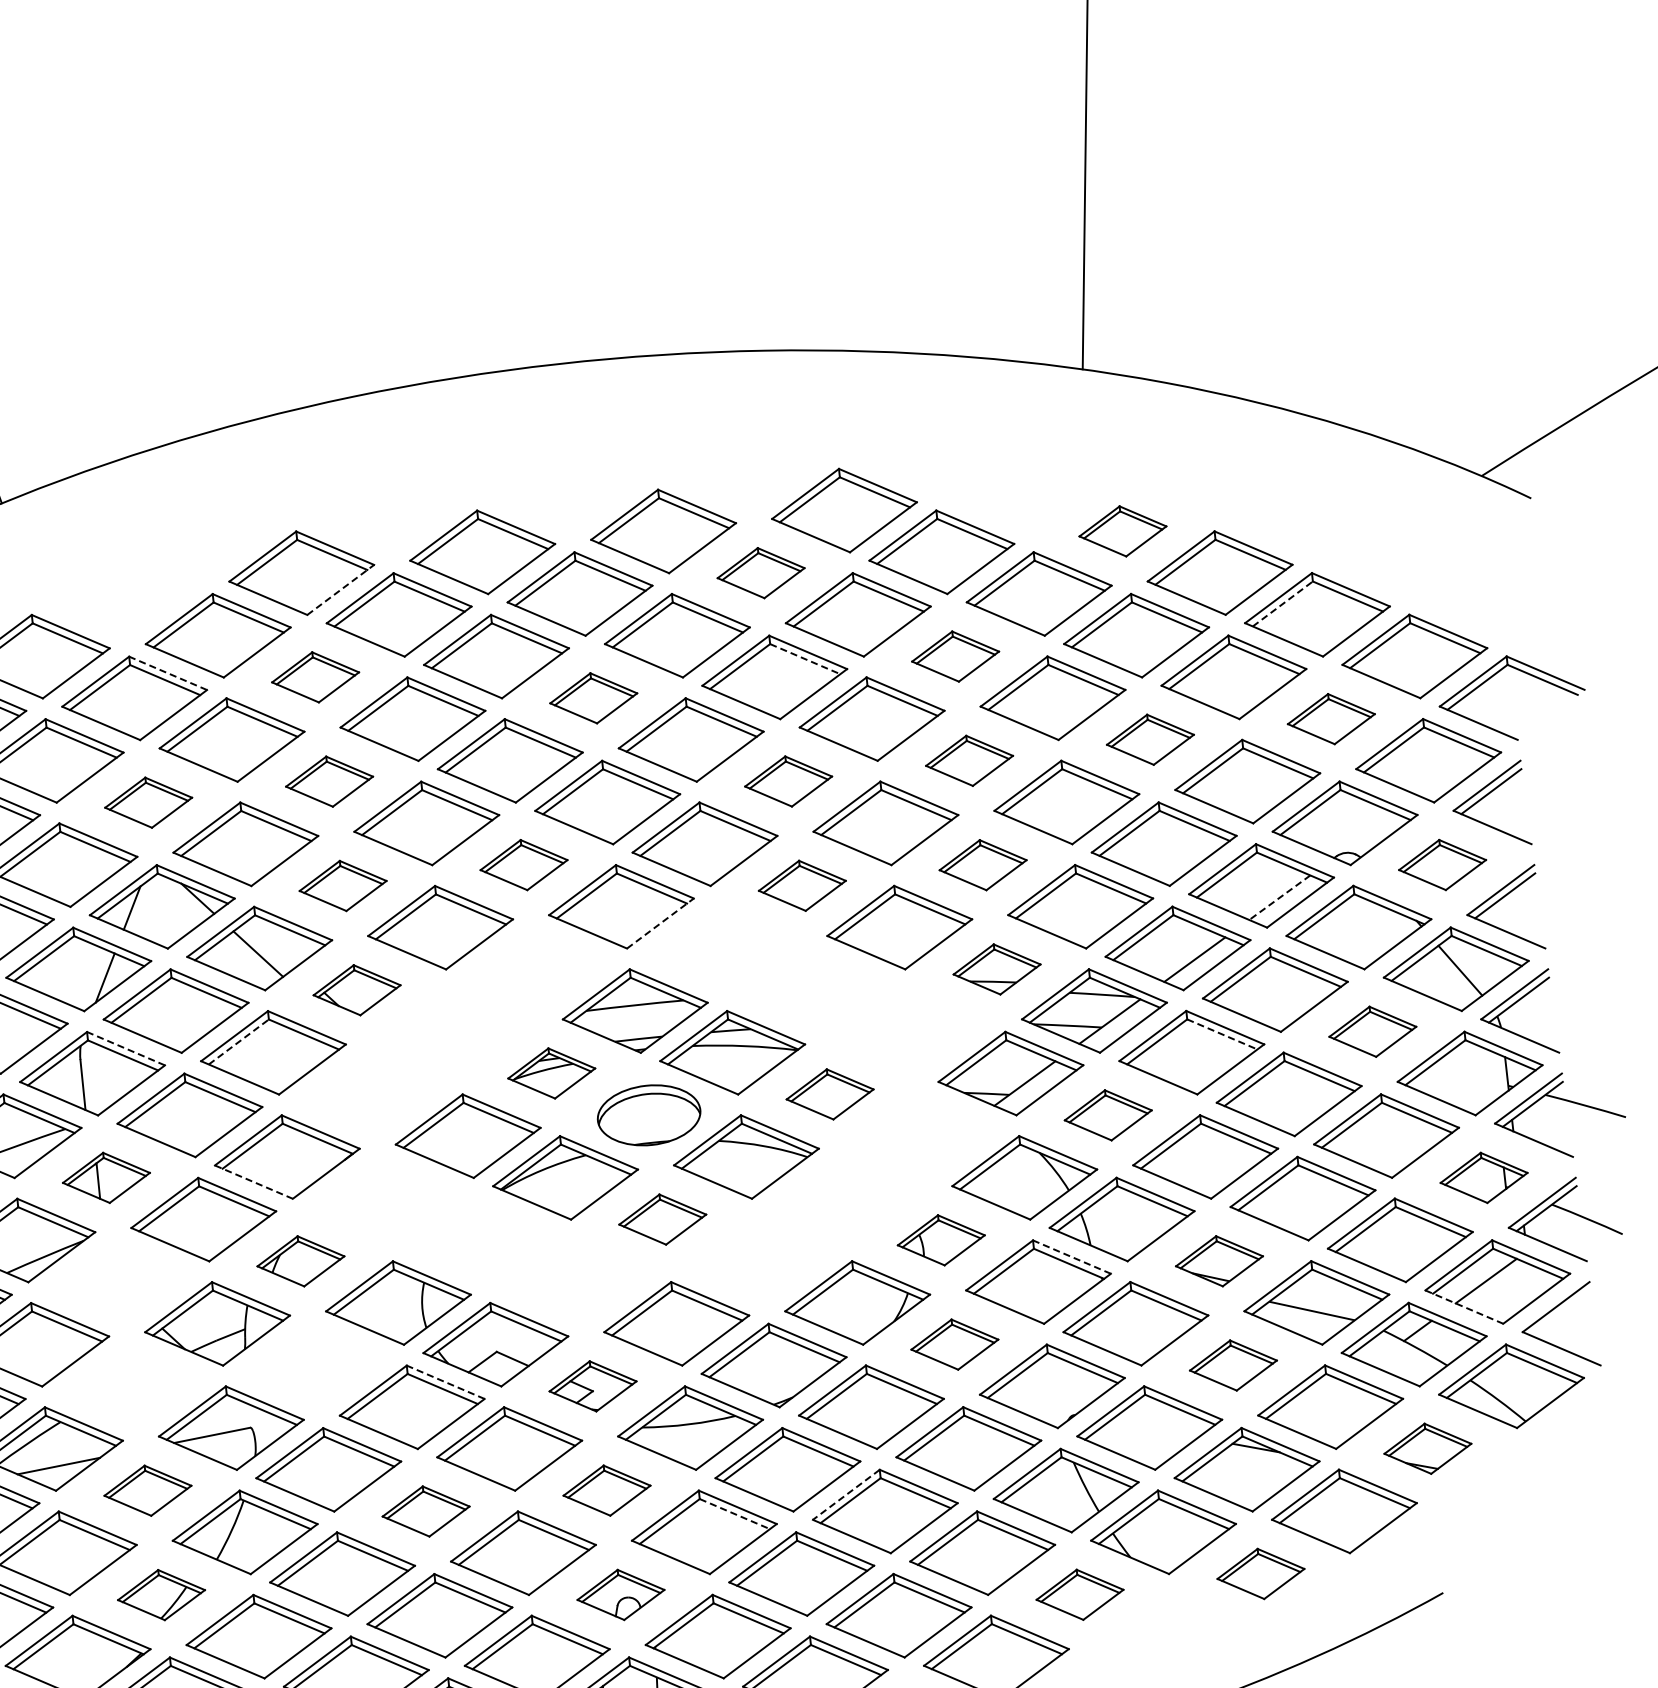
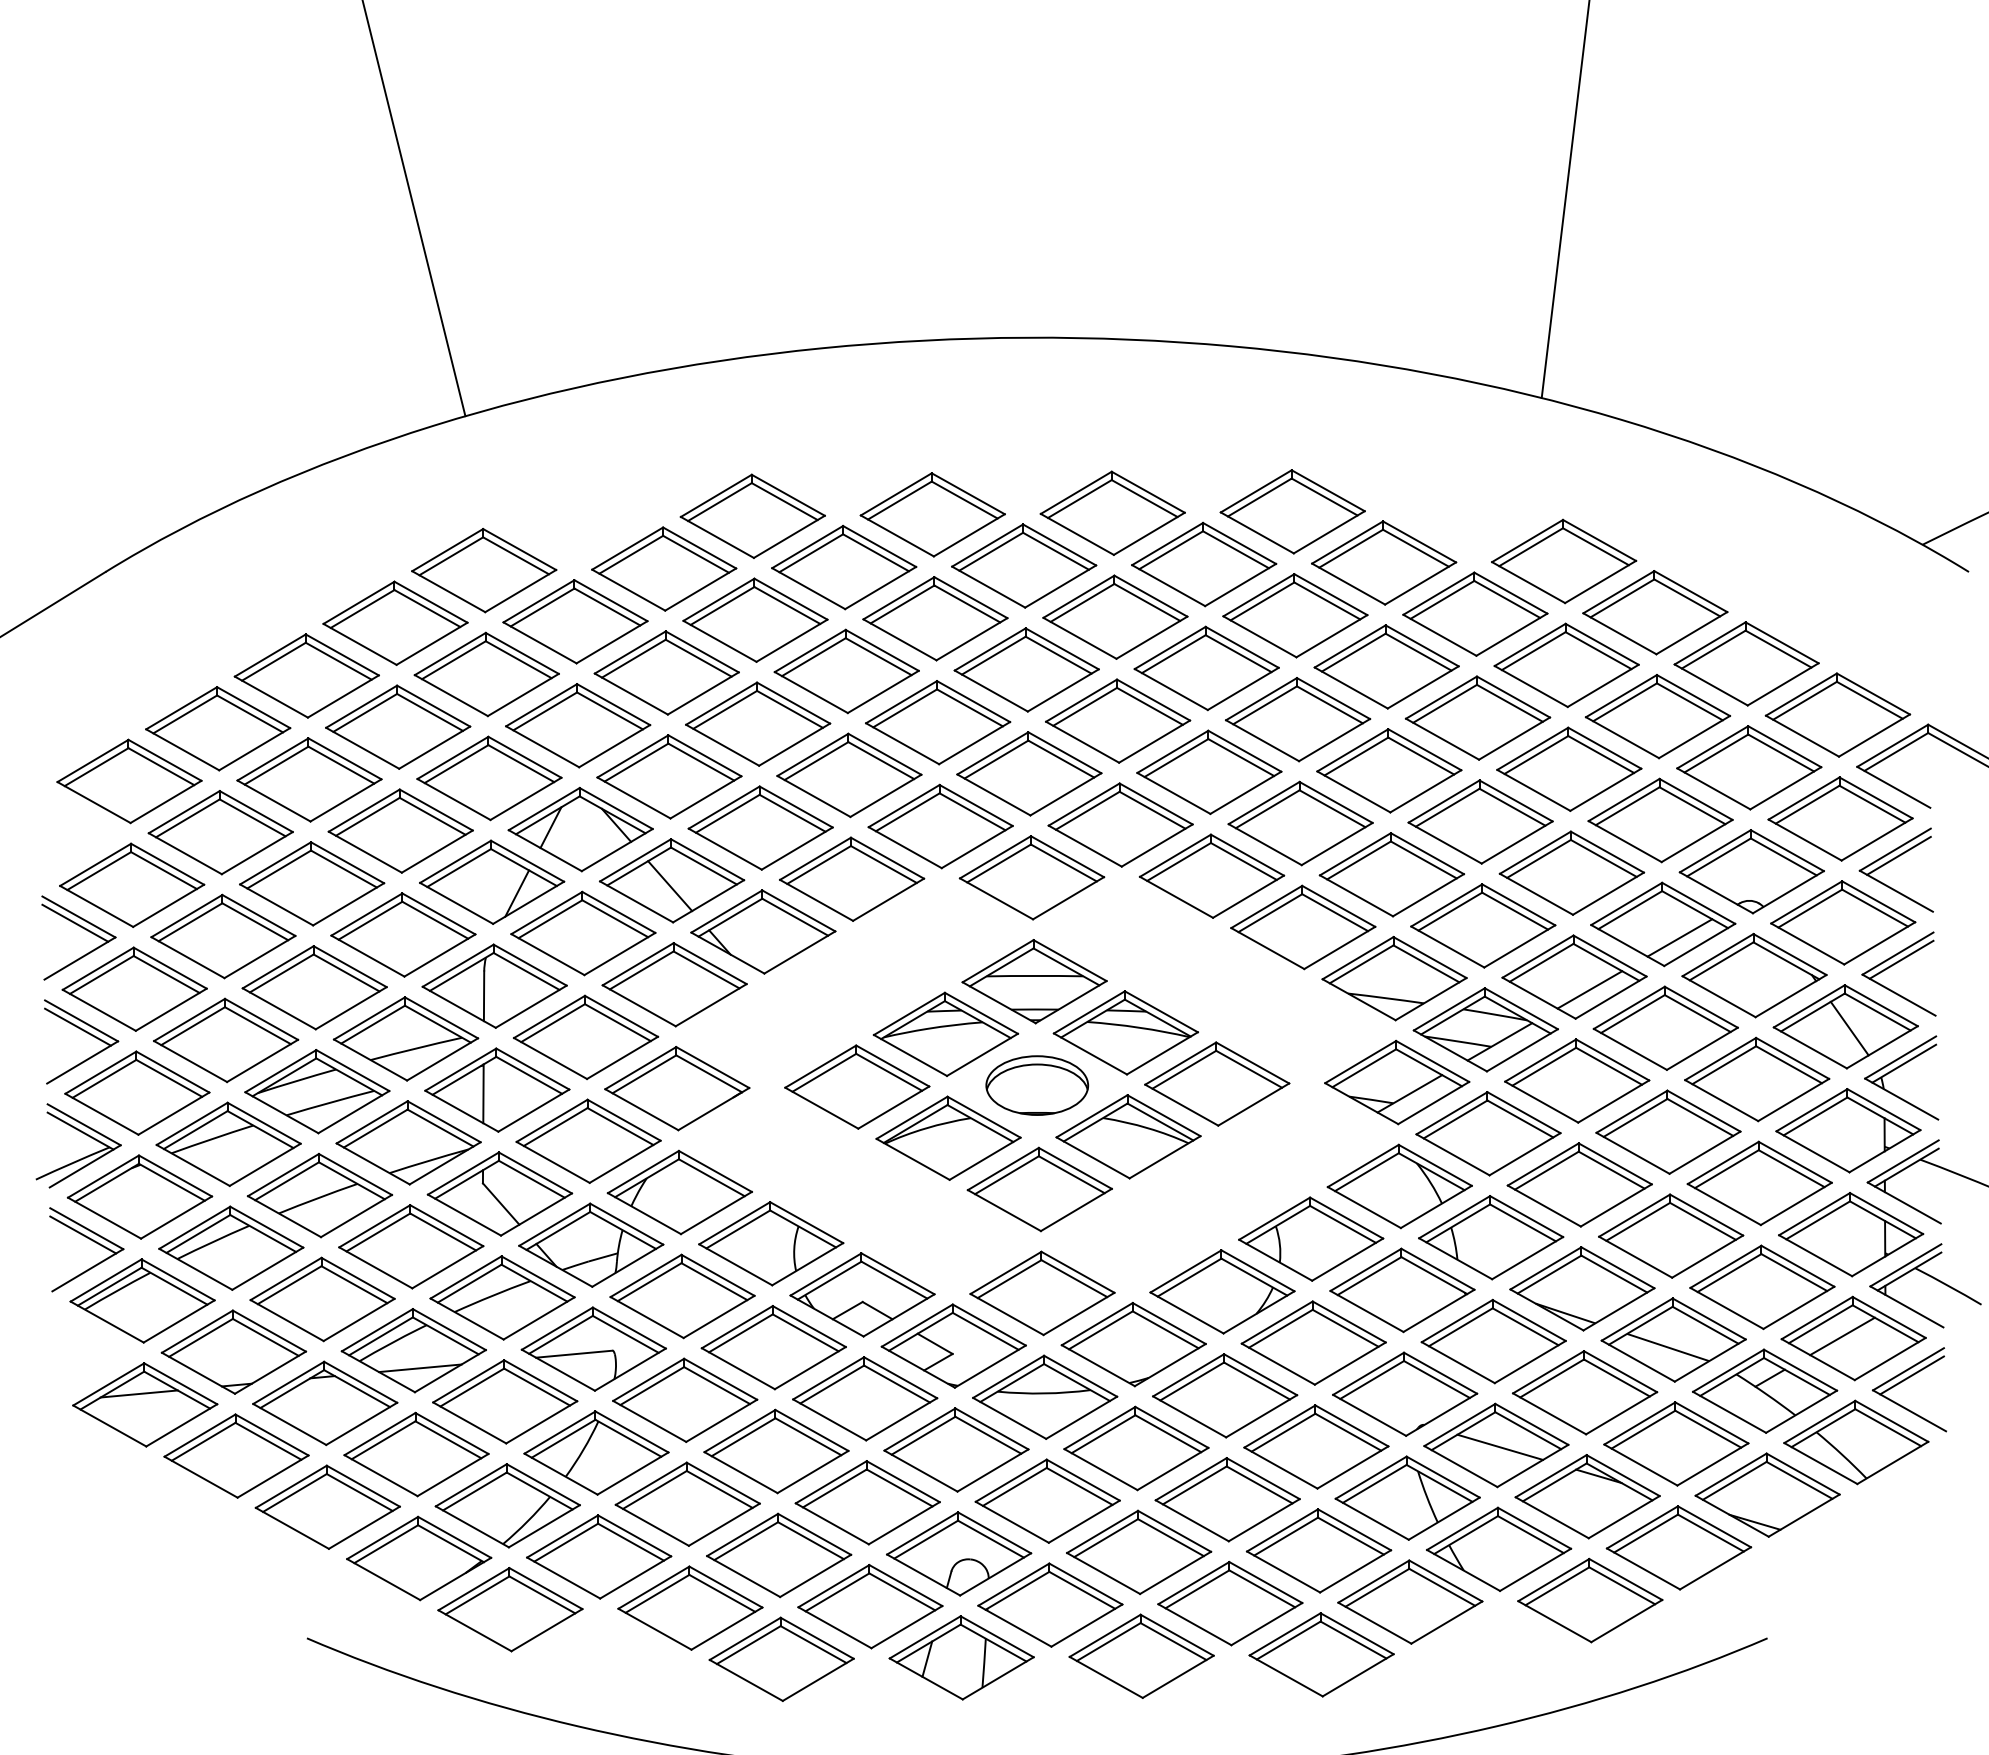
part: (1123, 531) -> (1564, 561), size x1.67
part: (761, 573) -> (1204, 564), size x1.67
line: (340, 589) -> (789, 536), dashed -> solid
line: (1283, 603) -> (1714, 649), dashed -> solid
part: (955, 656) -> (1386, 666), size x1.67
line: (805, 659) -> (1238, 653), dashed -> solid
line: (167, 673) -> (610, 600), dashed -> solid
part: (315, 676) -> (755, 619), size x1.67
part: (593, 697) -> (1026, 669), size x1.67
part: (1331, 718) -> (1749, 767), size x1.67
part: (1150, 739) -> (1569, 768), size x1.67
part: (969, 760) -> (1389, 770), size x1.67
part: (788, 780) -> (1209, 771), size x1.67
part: (329, 781) -> (758, 723), size x1.67
part: (148, 802) -> (578, 725), size x1.67
part: (982, 864) -> (1391, 874), size x1.67
part: (1442, 864) -> (1843, 922), size x1.67
part: (523, 865) -> (940, 826), size x1.67
part: (342, 885) -> (760, 827), size x1.67
part: (801, 885) -> (1211, 875), size x1.67
line: (1279, 898) -> (1679, 938), dashed -> solid
line: (660, 923) -> (1068, 898), dashed -> solid
part: (997, 969) -> (1394, 978), size x1.67
part: (357, 989) -> (763, 931), size x1.67
part: (1373, 1031) -> (1757, 1079), size x1.67
line: (1222, 1034) -> (1609, 1066), dashed -> solid
line: (239, 1042) -> (642, 970), dashed -> solid
line: (126, 1049) -> (530, 965), dashed -> solid
part: (551, 1072) -> (945, 1033), size x1.67
part: (830, 1093) -> (1217, 1083), size x1.67
part: (1108, 1115) -> (1488, 1133), size x1.67
part: (106, 1177) -> (497, 1089), size x1.67
part: (1484, 1177) -> (1851, 1234), size x1.67
line: (253, 1181) -> (641, 1109), dashed -> solid
part: (662, 1219) -> (1039, 1189), size x1.67
part: (941, 1239) -> (1311, 1238), size x1.67
line: (1071, 1257) -> (1437, 1269), dashed -> solid
part: (1219, 1260) -> (1582, 1288), size x1.67
part: (300, 1261) -> (679, 1192), size x1.67
part: (119, 1281) -> (499, 1193), added
line: (1464, 1306) -> (1818, 1359), dashed -> solid
line: (1559, 1313) -> (1911, 1375), added
part: (954, 1344) -> (1313, 1342), size x1.67
part: (314, 1365) -> (682, 1296), added
part: (1233, 1365) -> (1585, 1392), size x1.67
line: (445, 1382) -> (809, 1326), dashed -> solid
part: (592, 1385) -> (953, 1345), size x1.67
part: (133, 1386) -> (502, 1297), added
line: (1153, 1428) -> (1500, 1446), added
part: (1427, 1448) -> (1767, 1494), size x1.67
part: (148, 1490) -> (505, 1401), size x1.67
part: (607, 1490) -> (956, 1449), size x1.67
line: (845, 1495) -> (1190, 1479), dashed -> solid
part: (426, 1511) -> (776, 1451), size x1.67
line: (734, 1514) -> (1079, 1486), dashed -> solid
part: (1261, 1573) -> (1590, 1600), size x1.67
part: (161, 1594) -> (507, 1505), size x1.67
part: (621, 1594) -> (959, 1553), size x1.67
part: (1080, 1594) -> (1410, 1601), size x1.67

